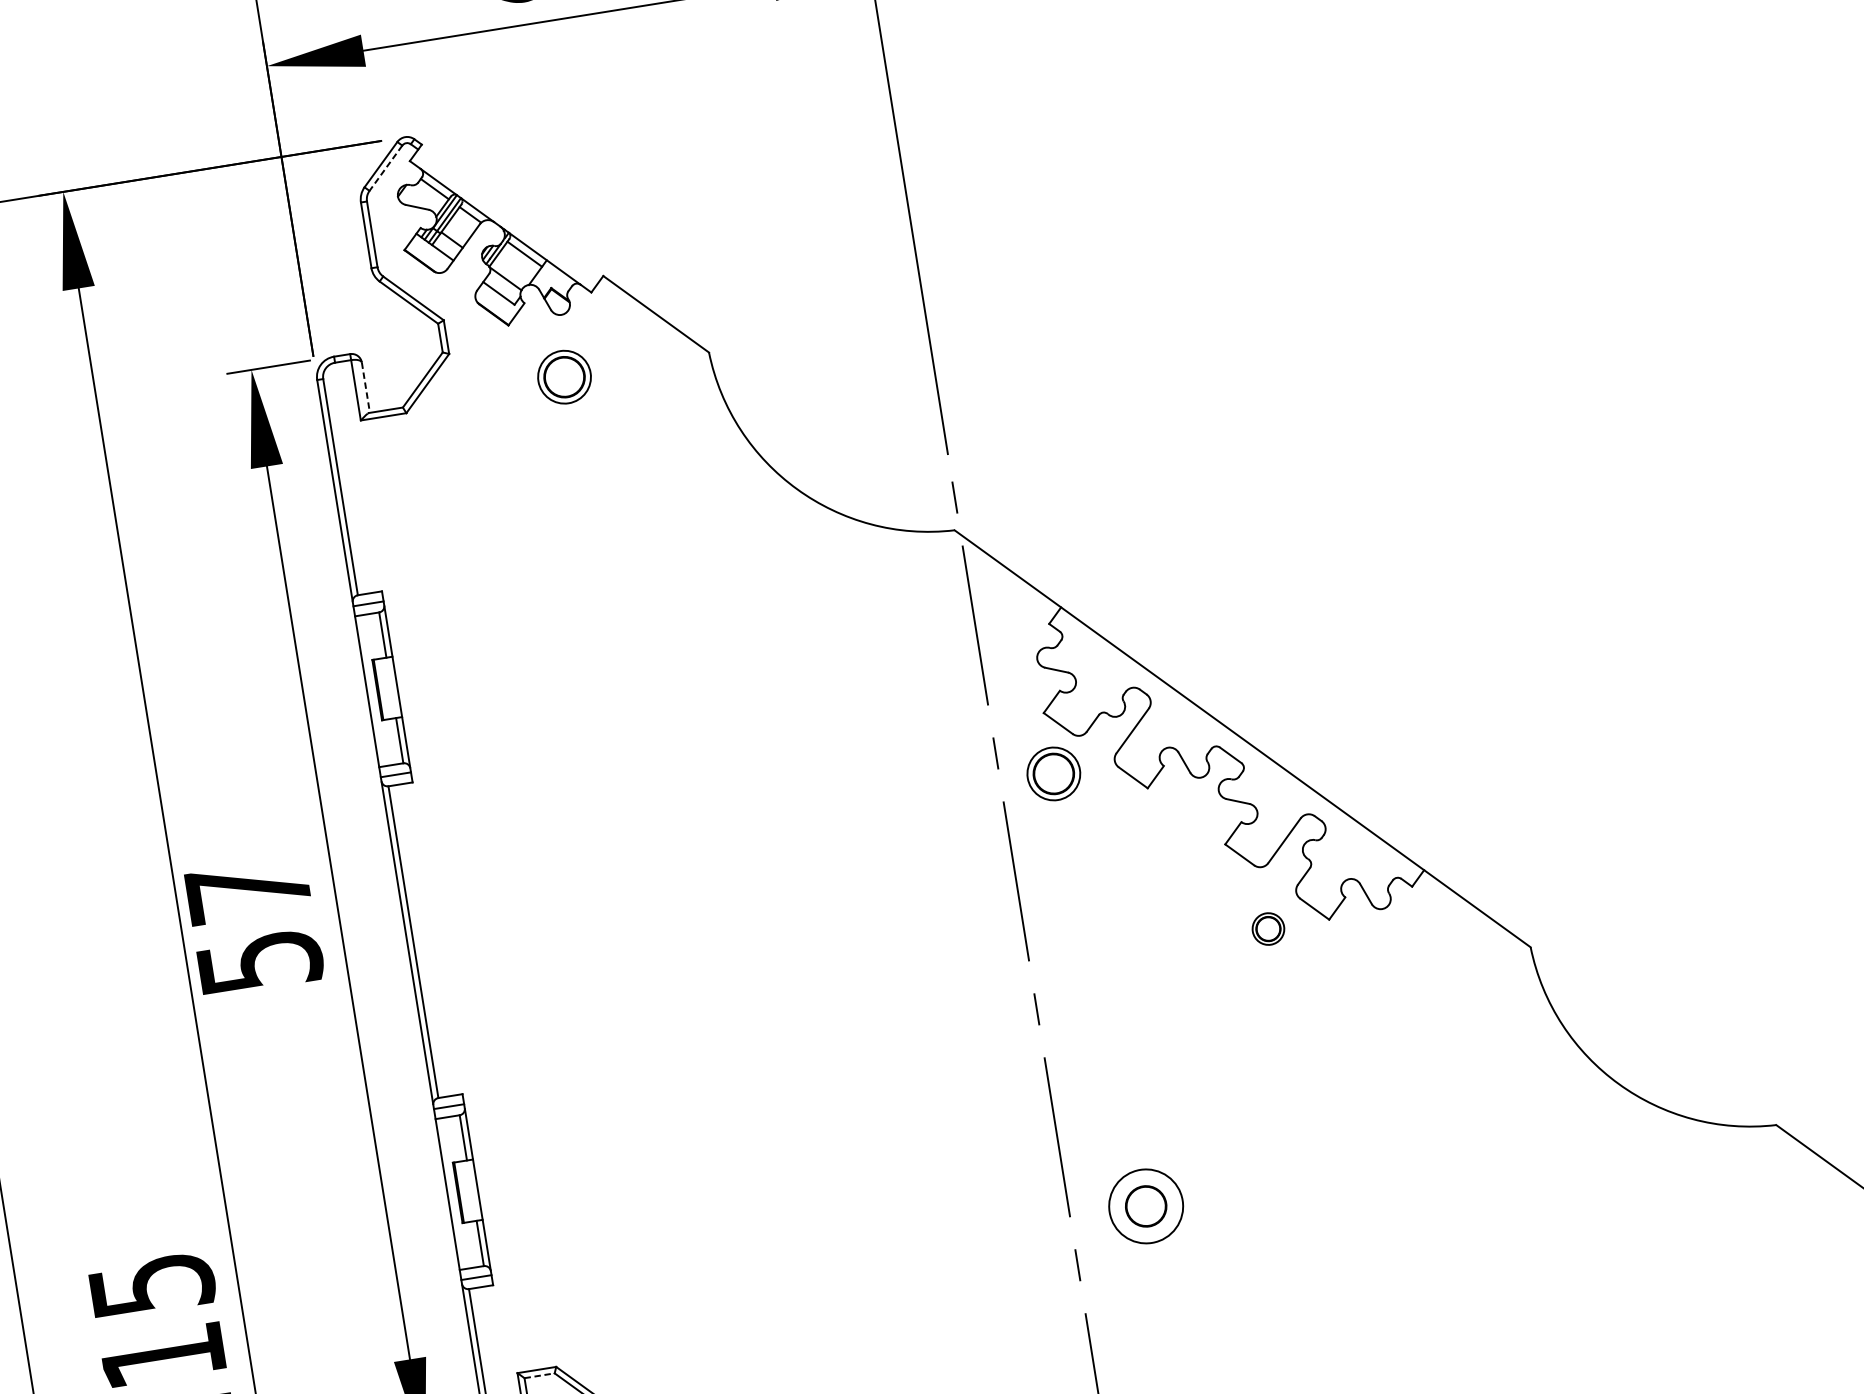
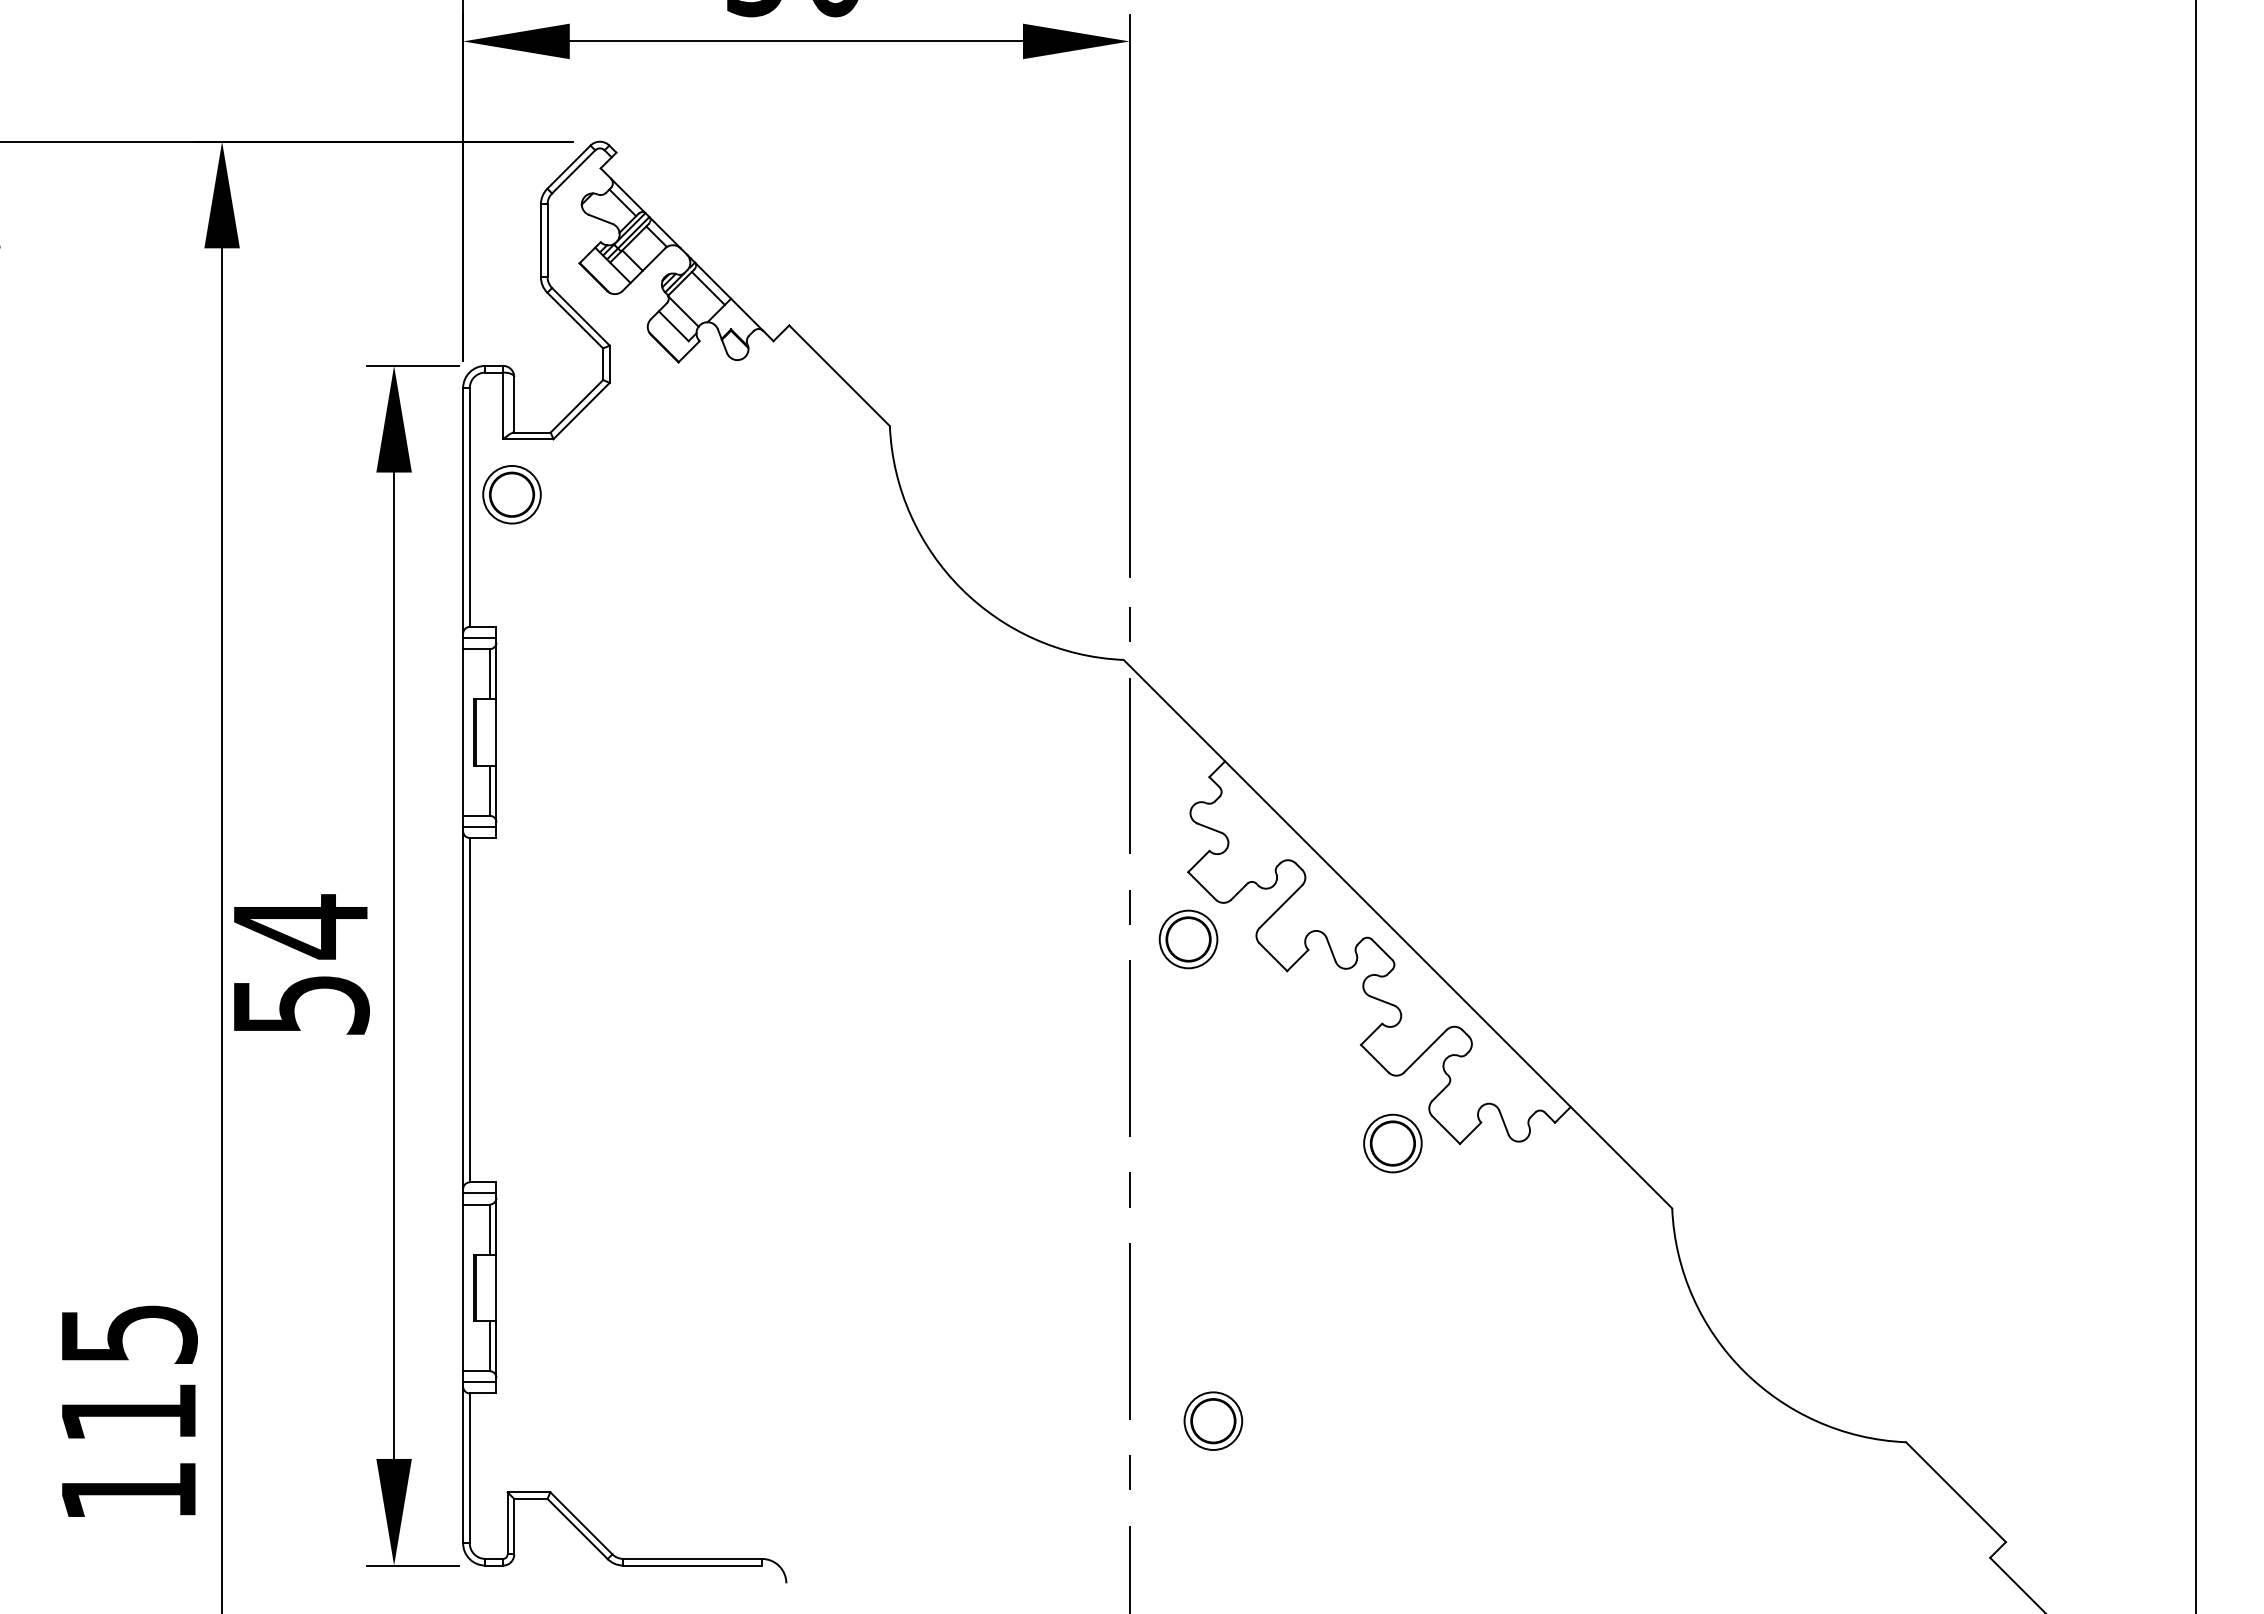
line: (385, 168) -> (573, 172), dashed -> solid
part: (564, 377) -> (511, 494), moved
line: (366, 387) -> (514, 404), dashed -> solid
text: (248, 890) -> (300, 926), 57 -> 54
part: (1268, 929) -> (1392, 1143), size x1.67
circle: (1146, 1205) -> (1213, 1420), size x0.71
line: (539, 1375) -> (530, 1498), dashed -> solid

